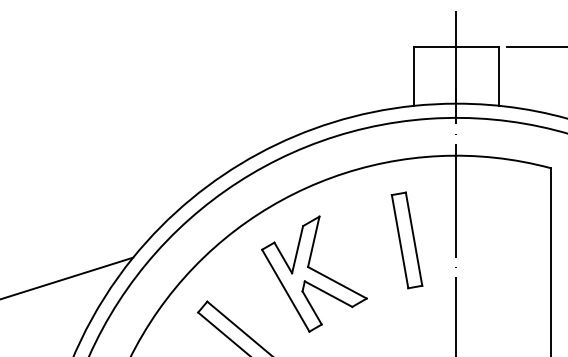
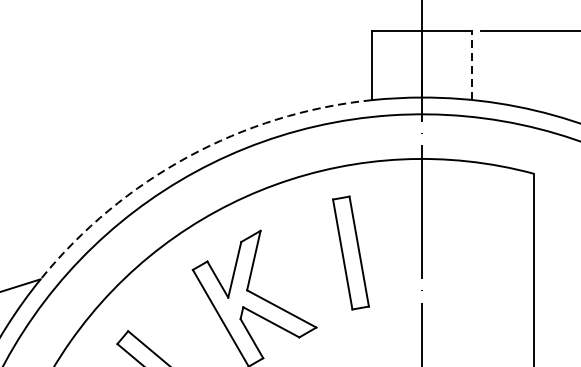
line: (498, 75) -> (471, 64), solid -> dashed
arc: (258, 153) -> (188, 156), solid -> dashed
part: (406, 240) -> (350, 253), moved

